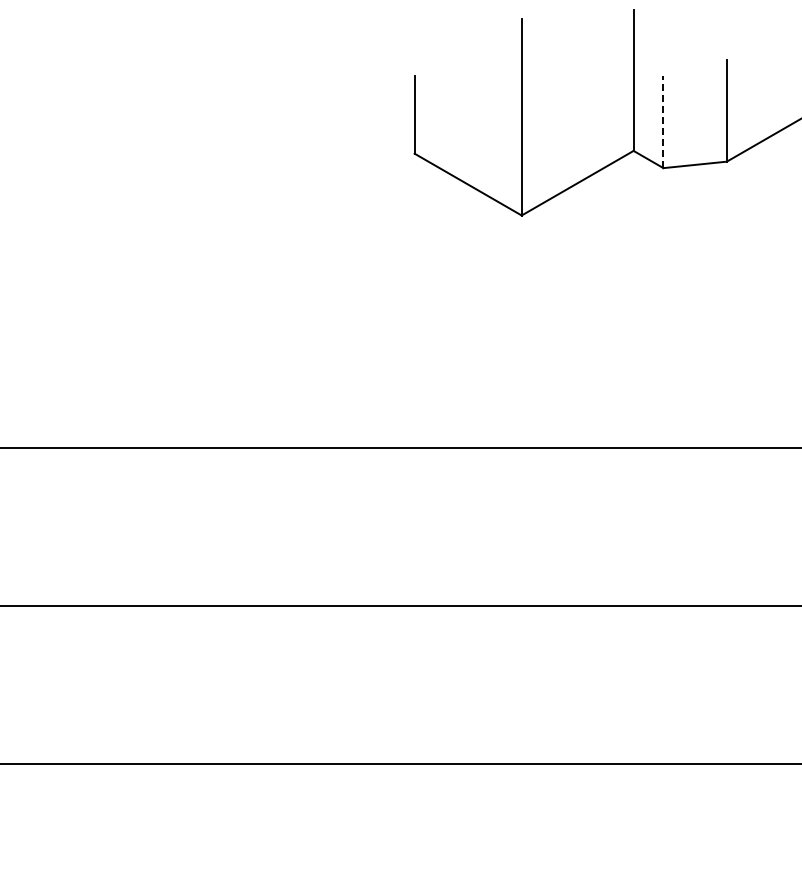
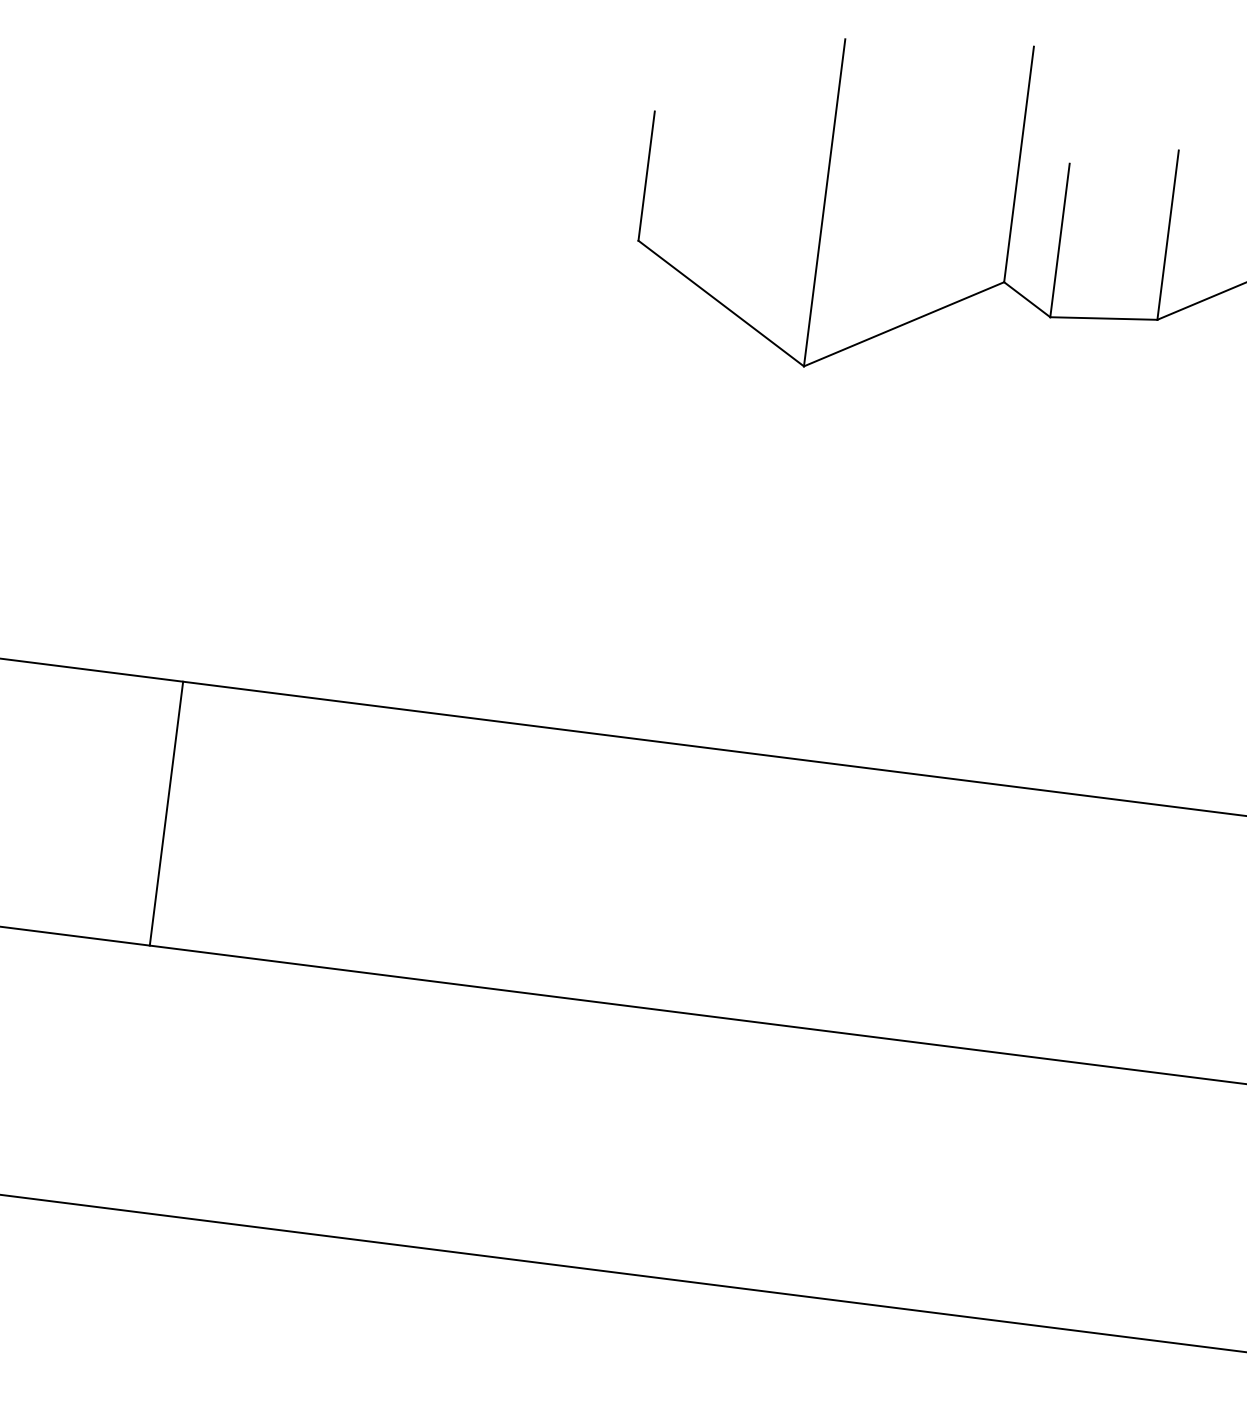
line: (663, 121) -> (1060, 239), dashed -> solid
line: (178, 526) -> (166, 812), added

